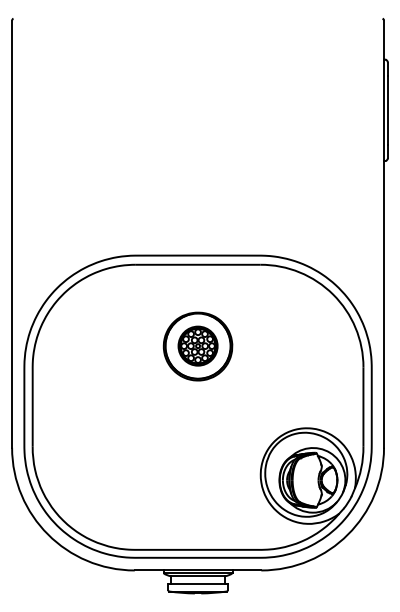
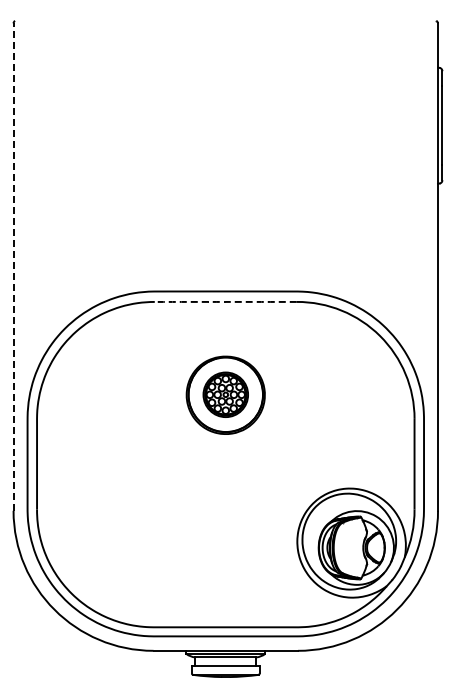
line: (12, 234) -> (13, 267), solid -> dashed
arc: (197, 264) -> (225, 301), solid -> dashed

